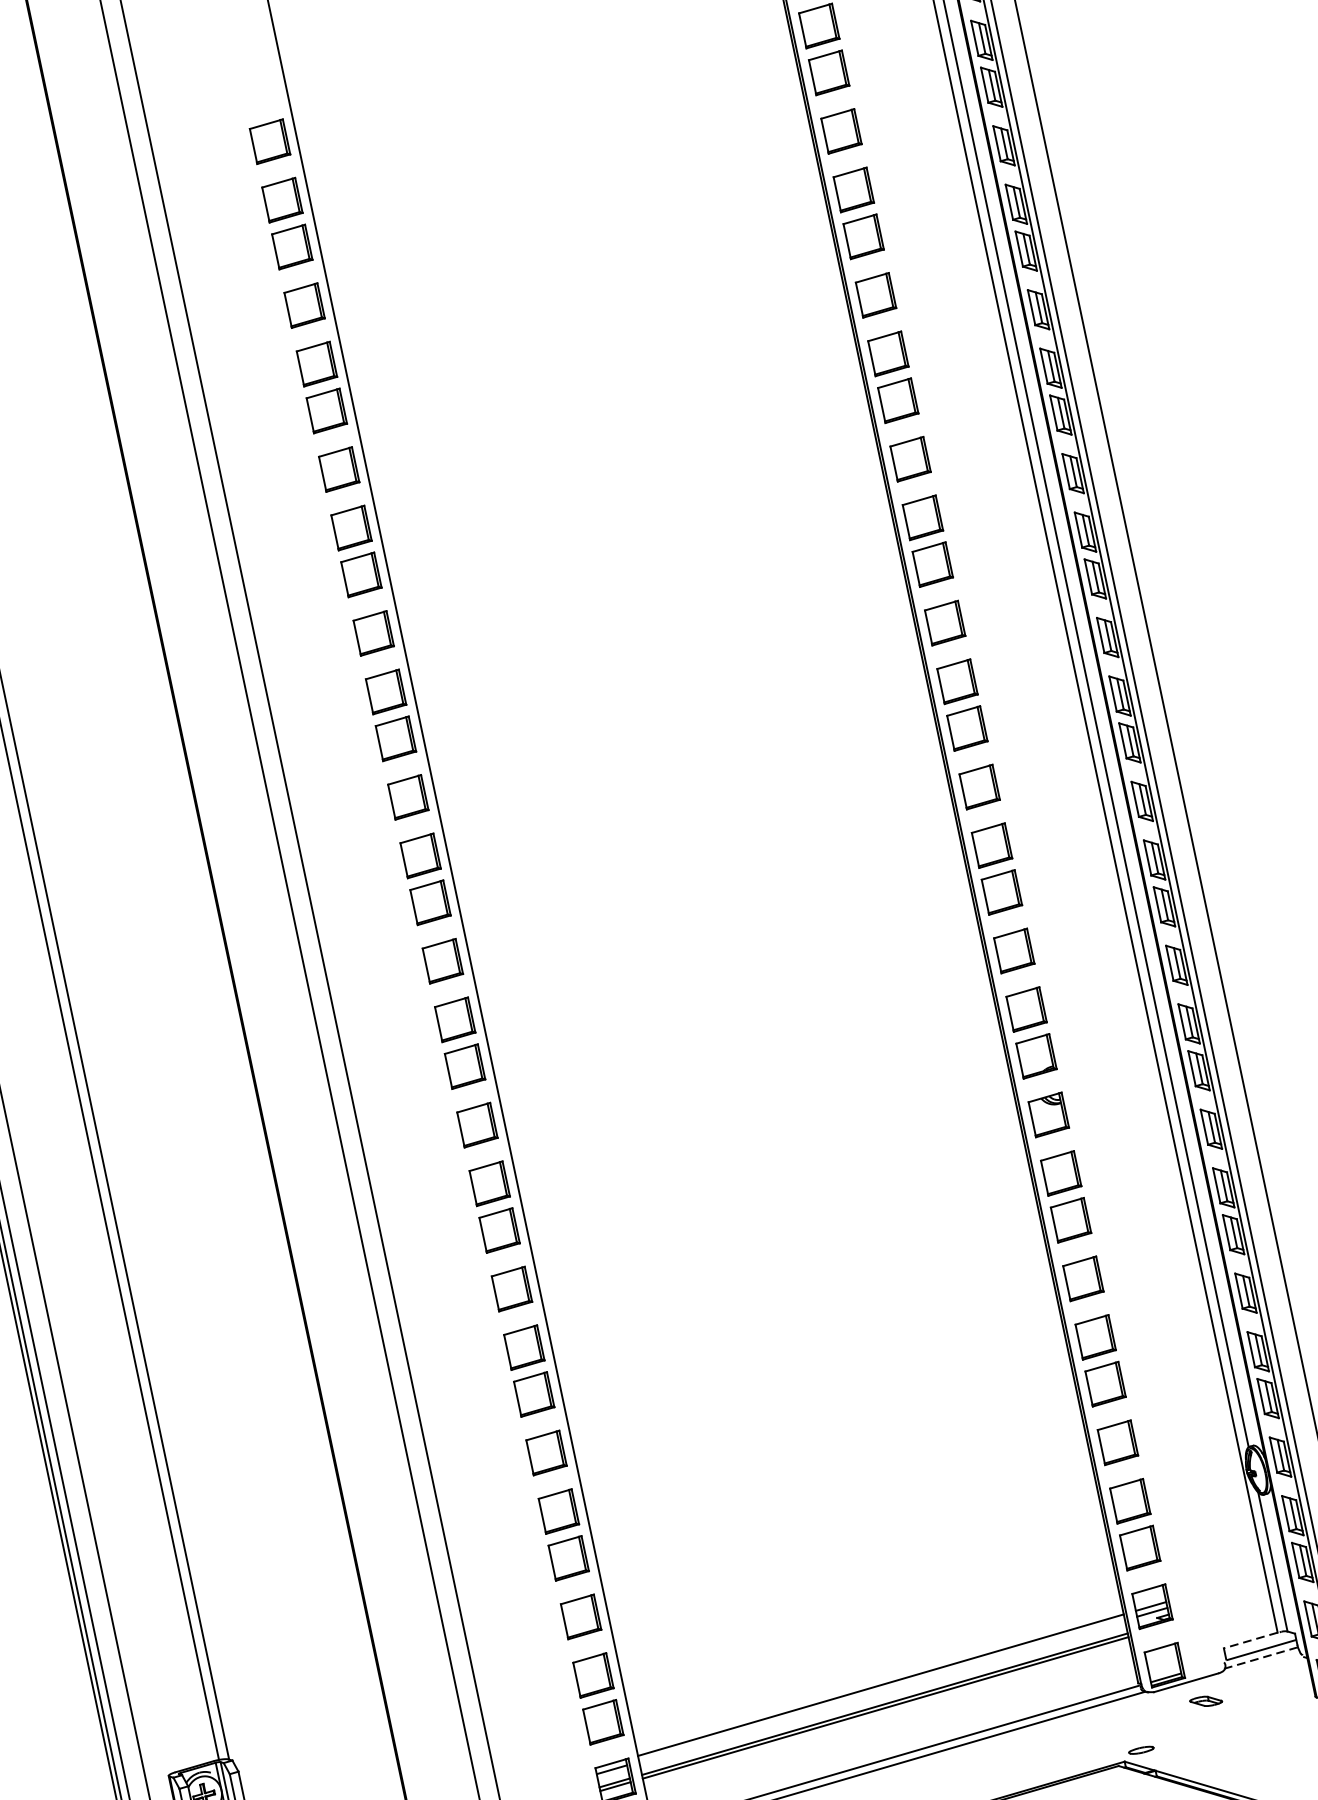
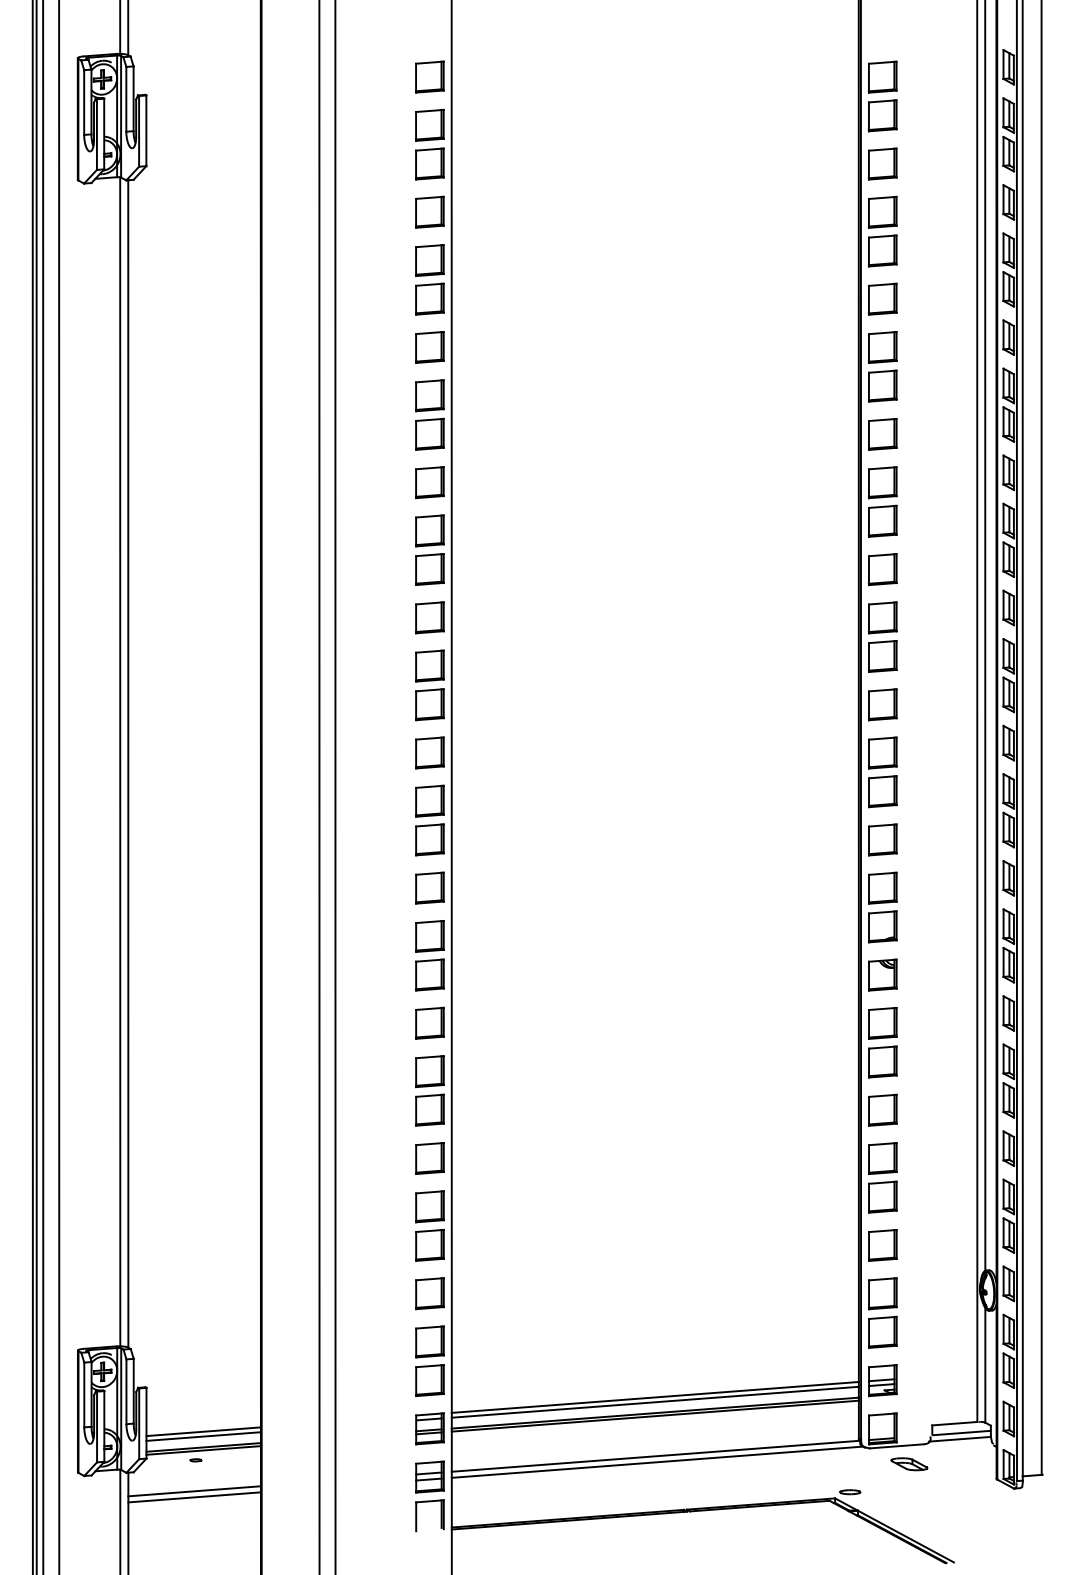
line: (1250, 1640) -> (954, 1423), dashed -> solid
line: (1261, 1658) -> (960, 1439), dashed -> solid
line: (880, 1690) -> (654, 1401), added
part: (1206, 1701) -> (909, 1464), size x1.43

